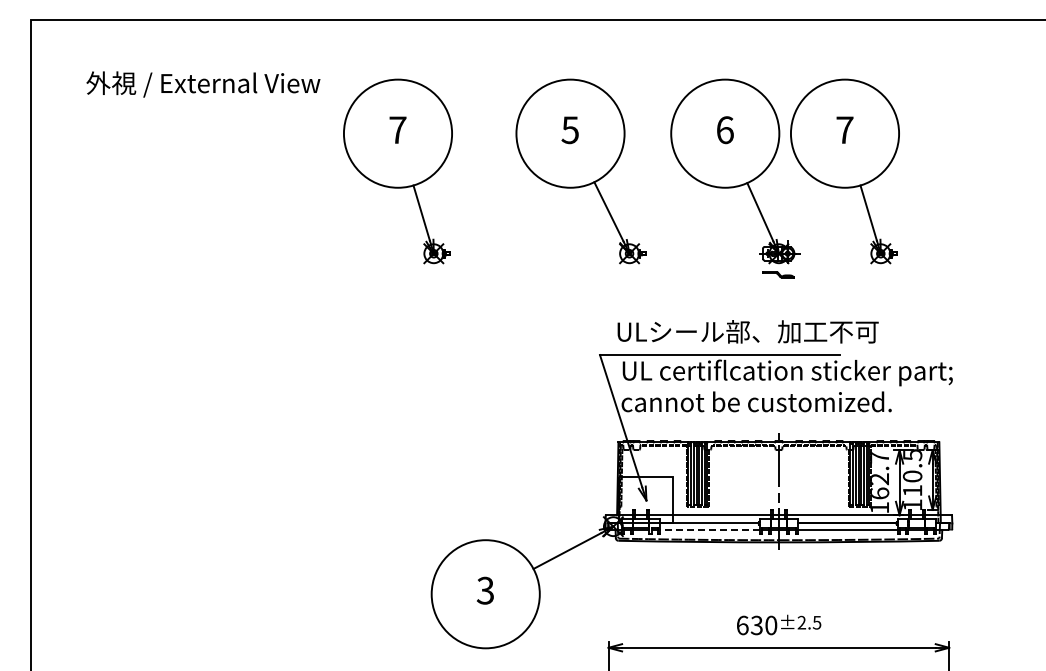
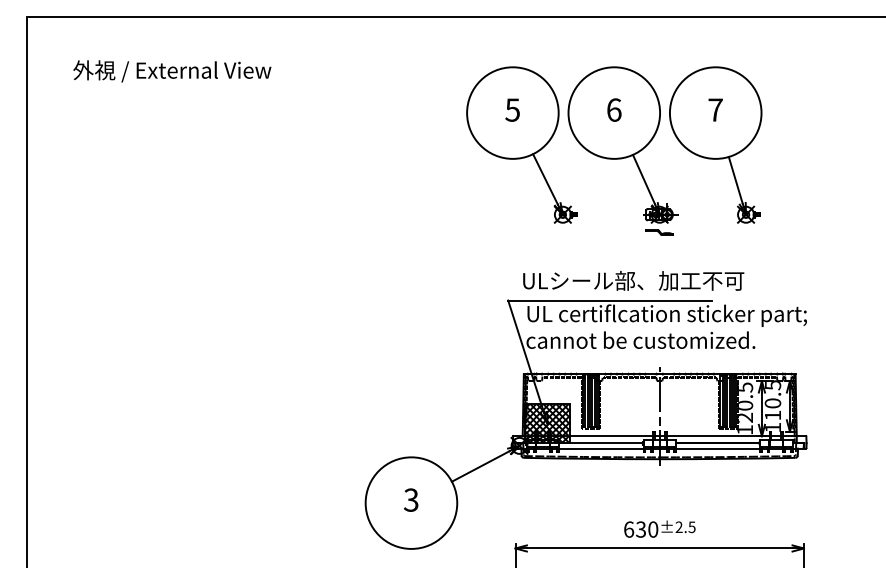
part: (397, 171) -> (336, 145), removed
part: (580, 171) -> (521, 145), moved
text: (879, 475) -> (744, 402), 162.7 -> 120.5
hatch: (646, 500) -> (547, 423), added
line: (710, 529) -> (601, 448), dashed -> solid

